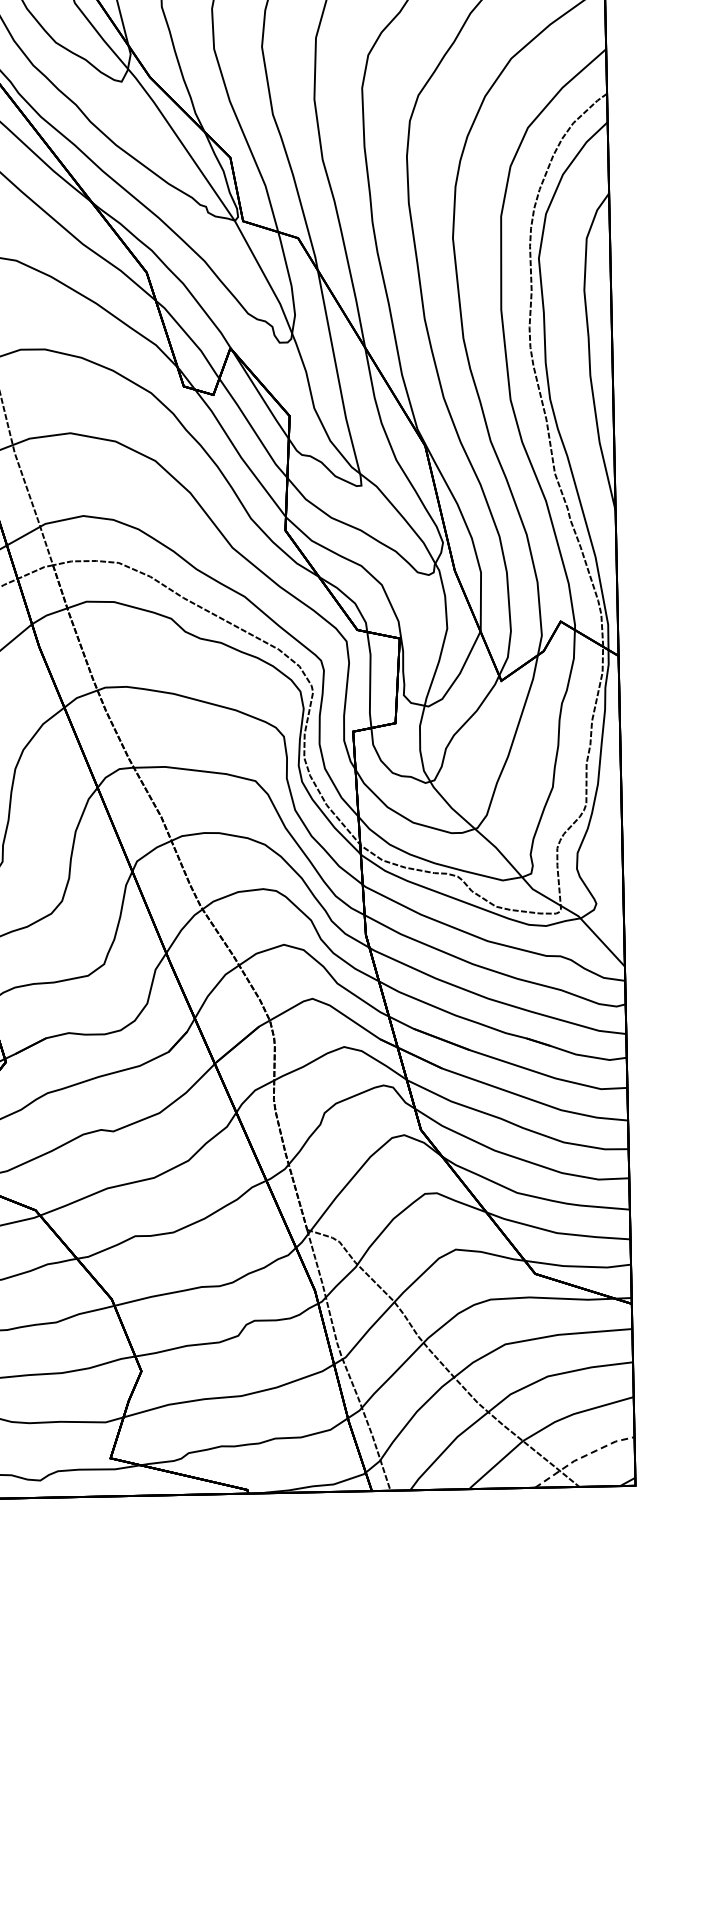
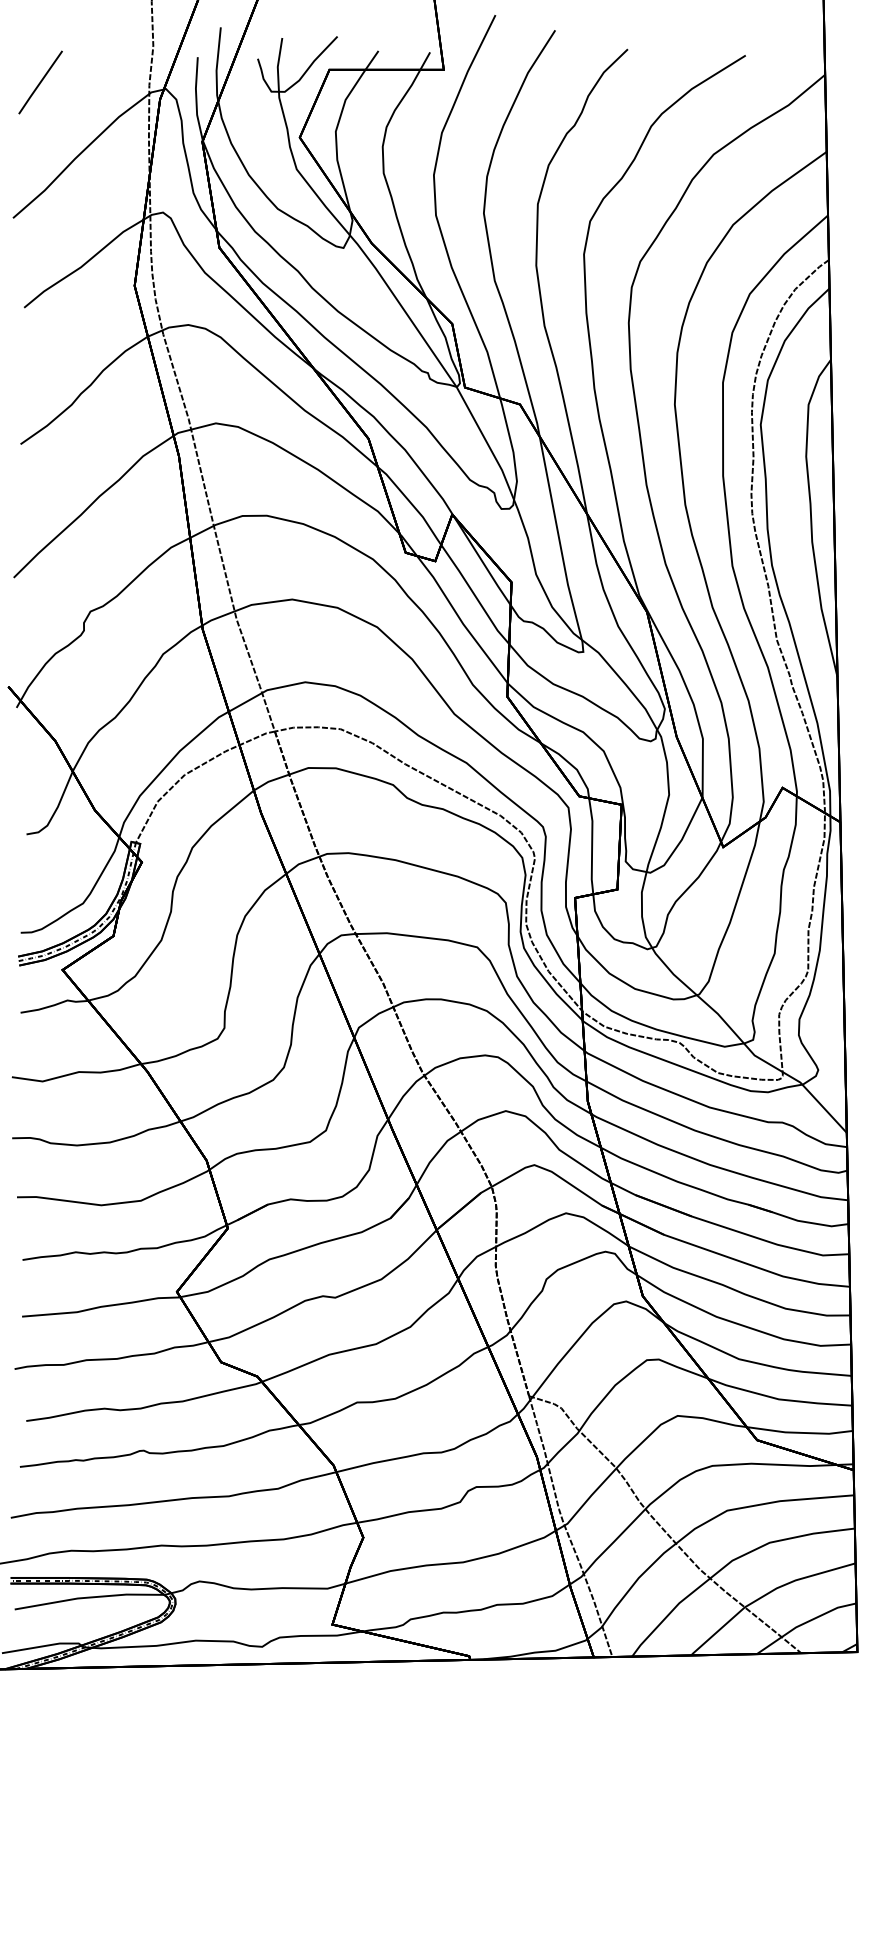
line: (582, 1457) -> (804, 1623), dashed -> solid

